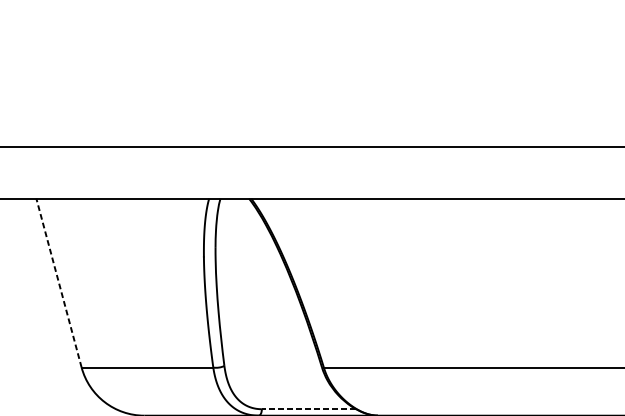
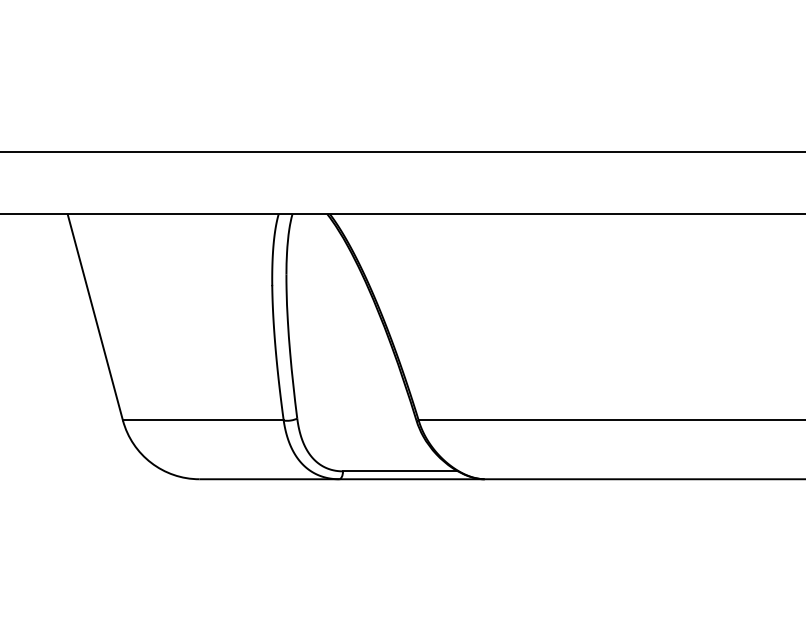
line: (59, 283) -> (95, 317), dashed -> solid
line: (308, 409) -> (399, 471), dashed -> solid

